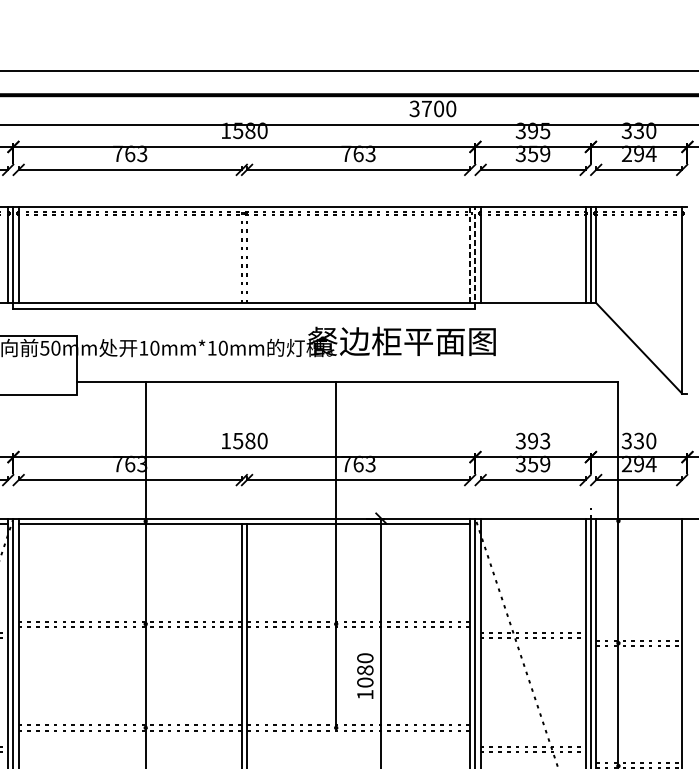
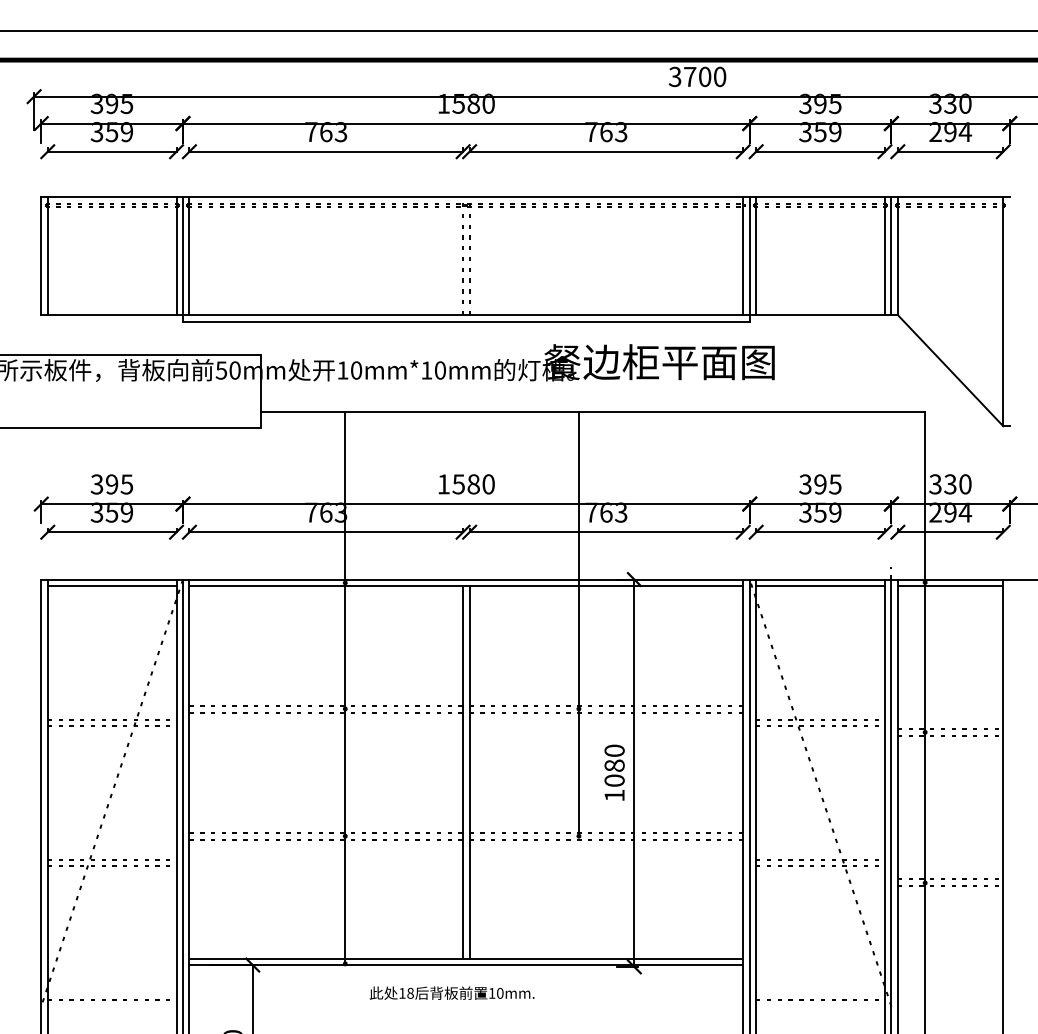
line: (470, 254) -> (743, 255), dashed -> solid
line: (475, 257) -> (749, 259), dashed -> solid
text: (545, 441) -> (835, 484), 393 -> 395
line: (533, 523) -> (820, 585), added
line: (639, 523) -> (950, 585), added

